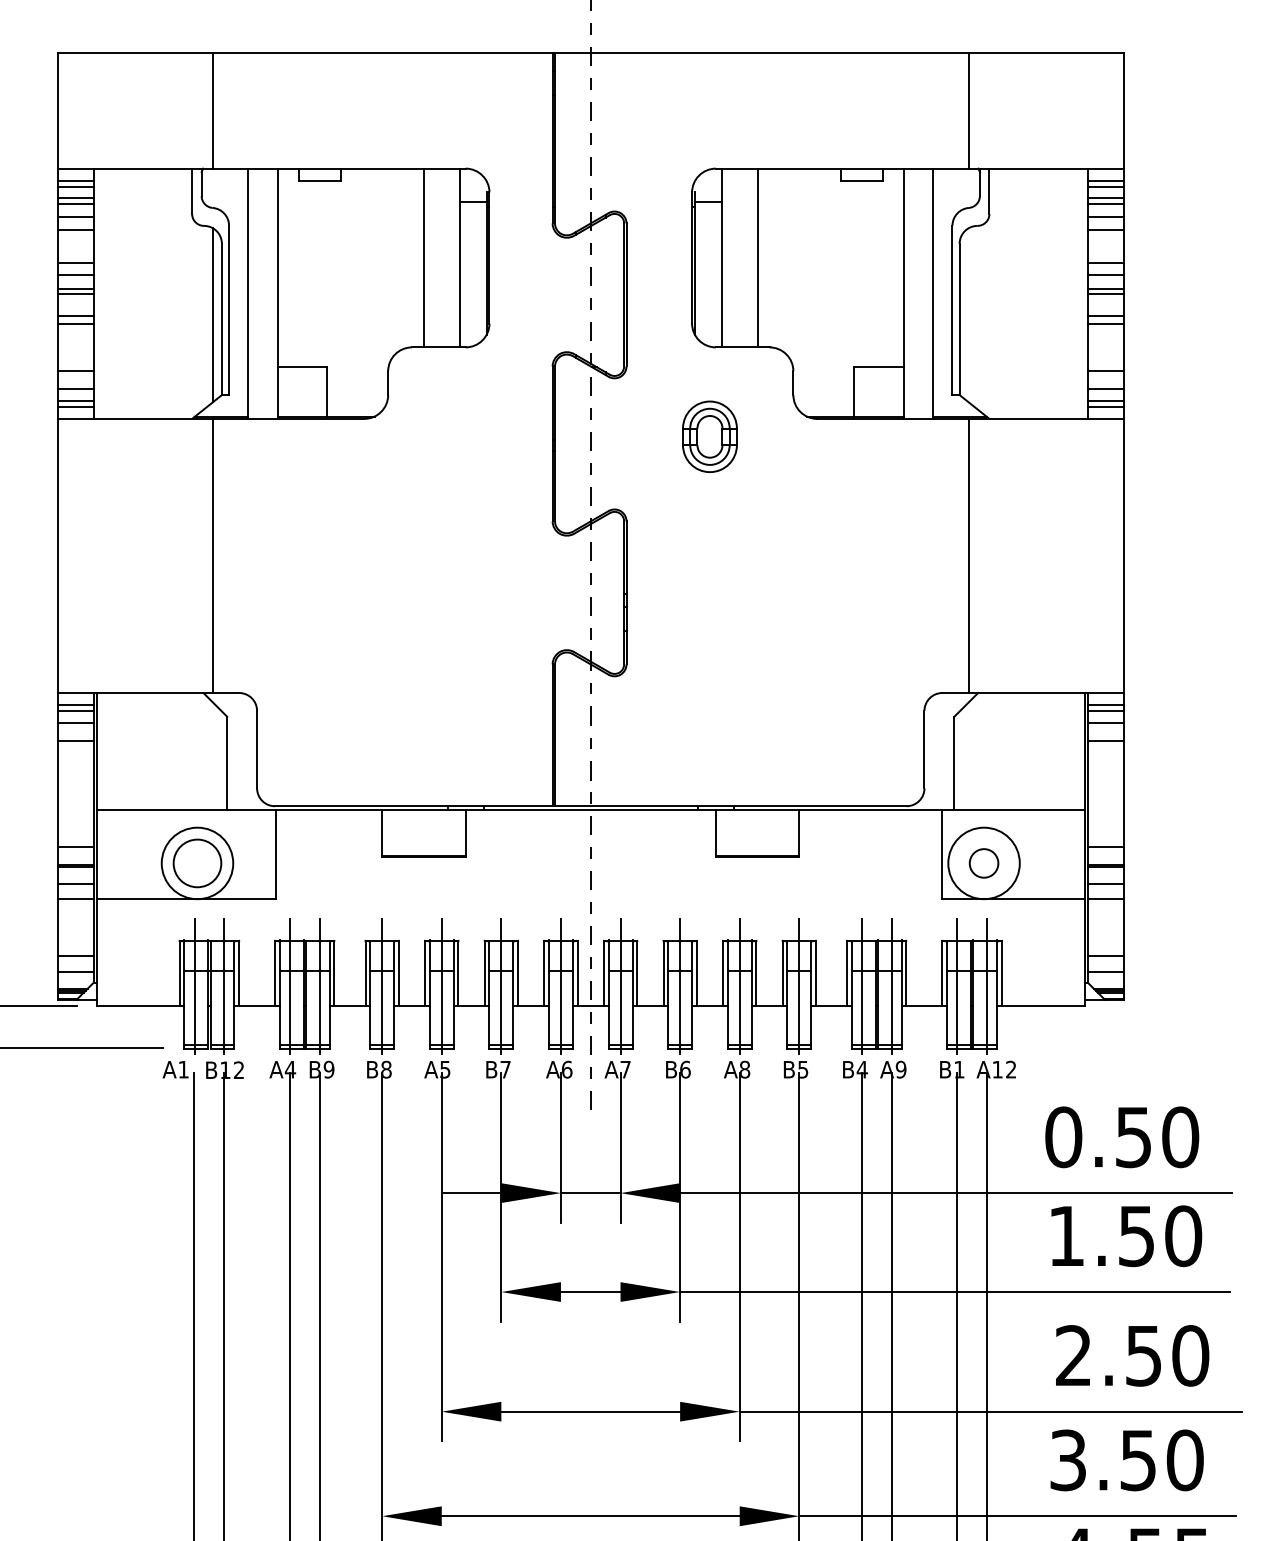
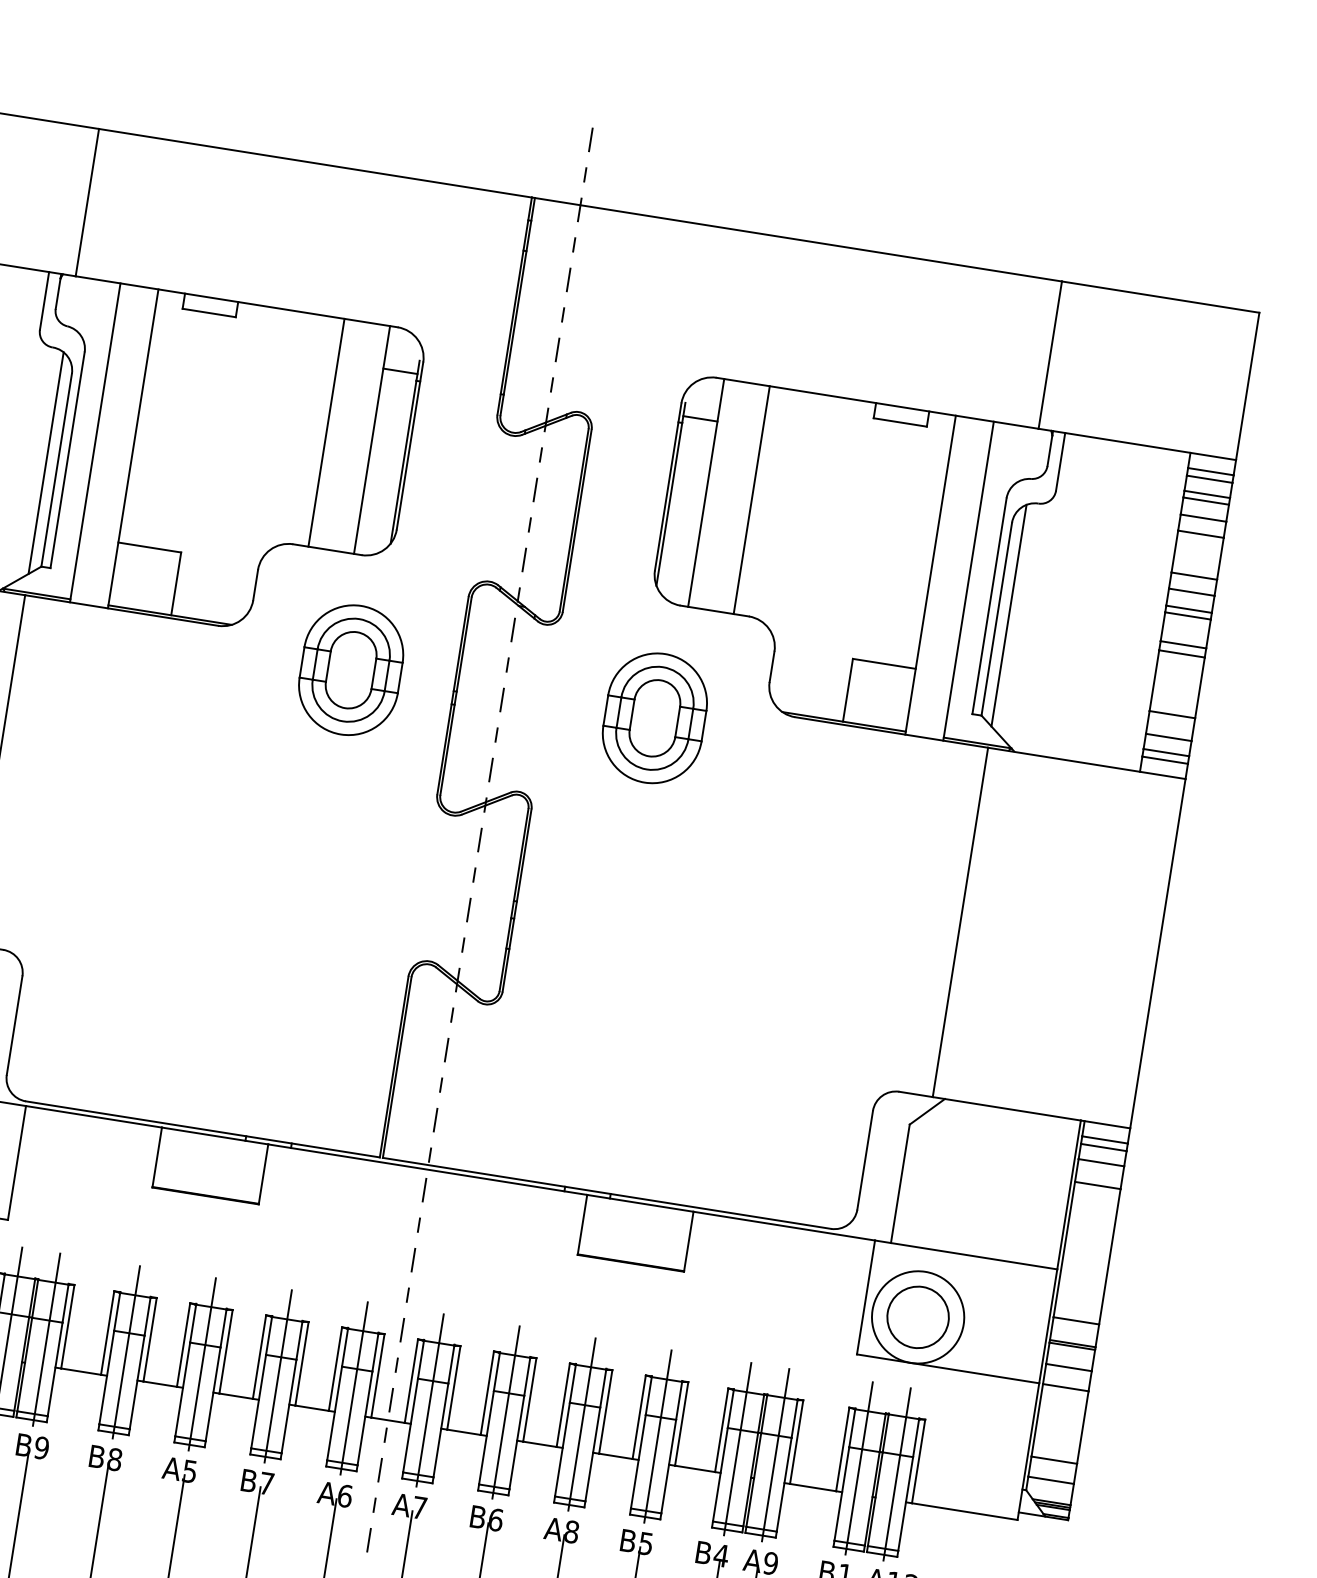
line: (968, 315) -> (1008, 615), added
part: (471, 436) -> (351, 669), added
part: (709, 436) -> (654, 717), size x1.43
circle: (983, 863) -> (917, 1317), size x1.67

